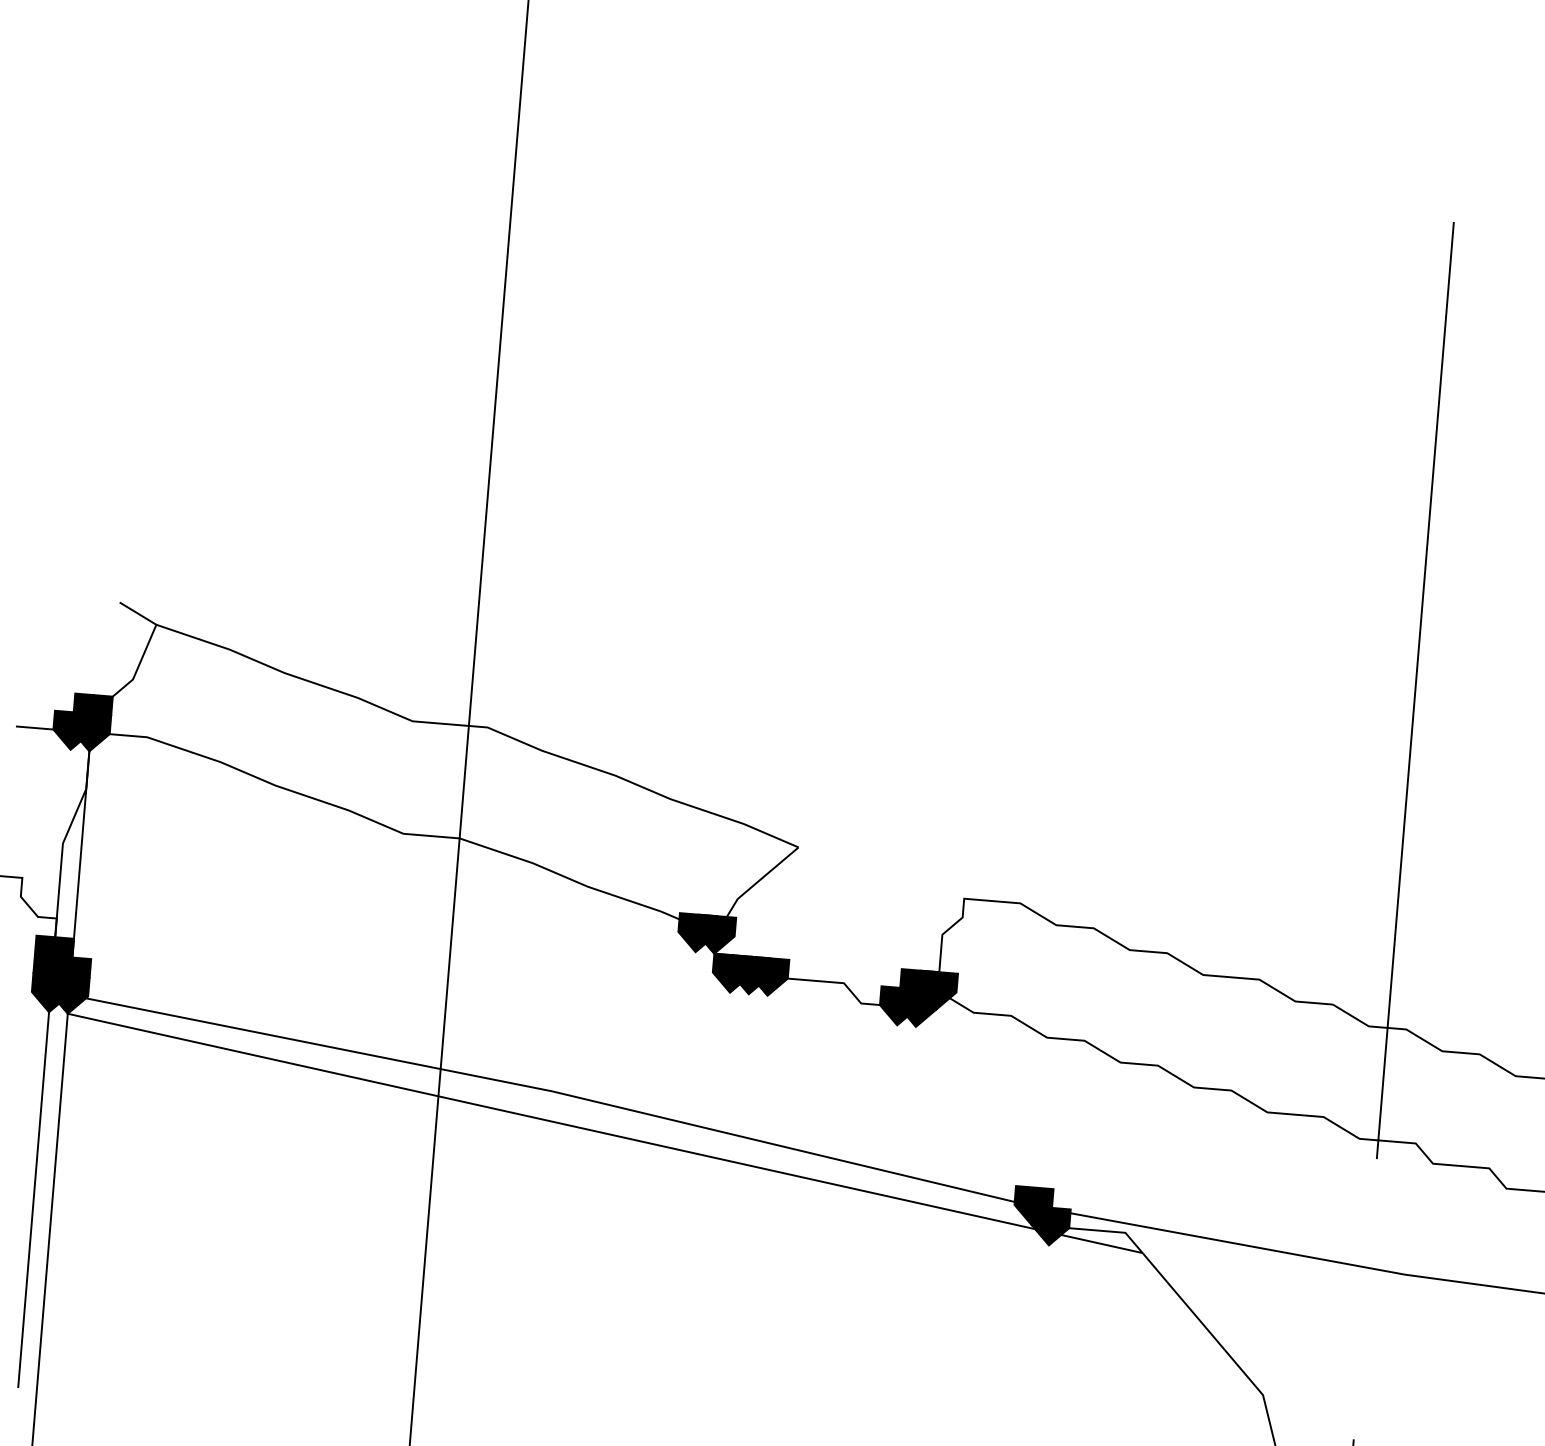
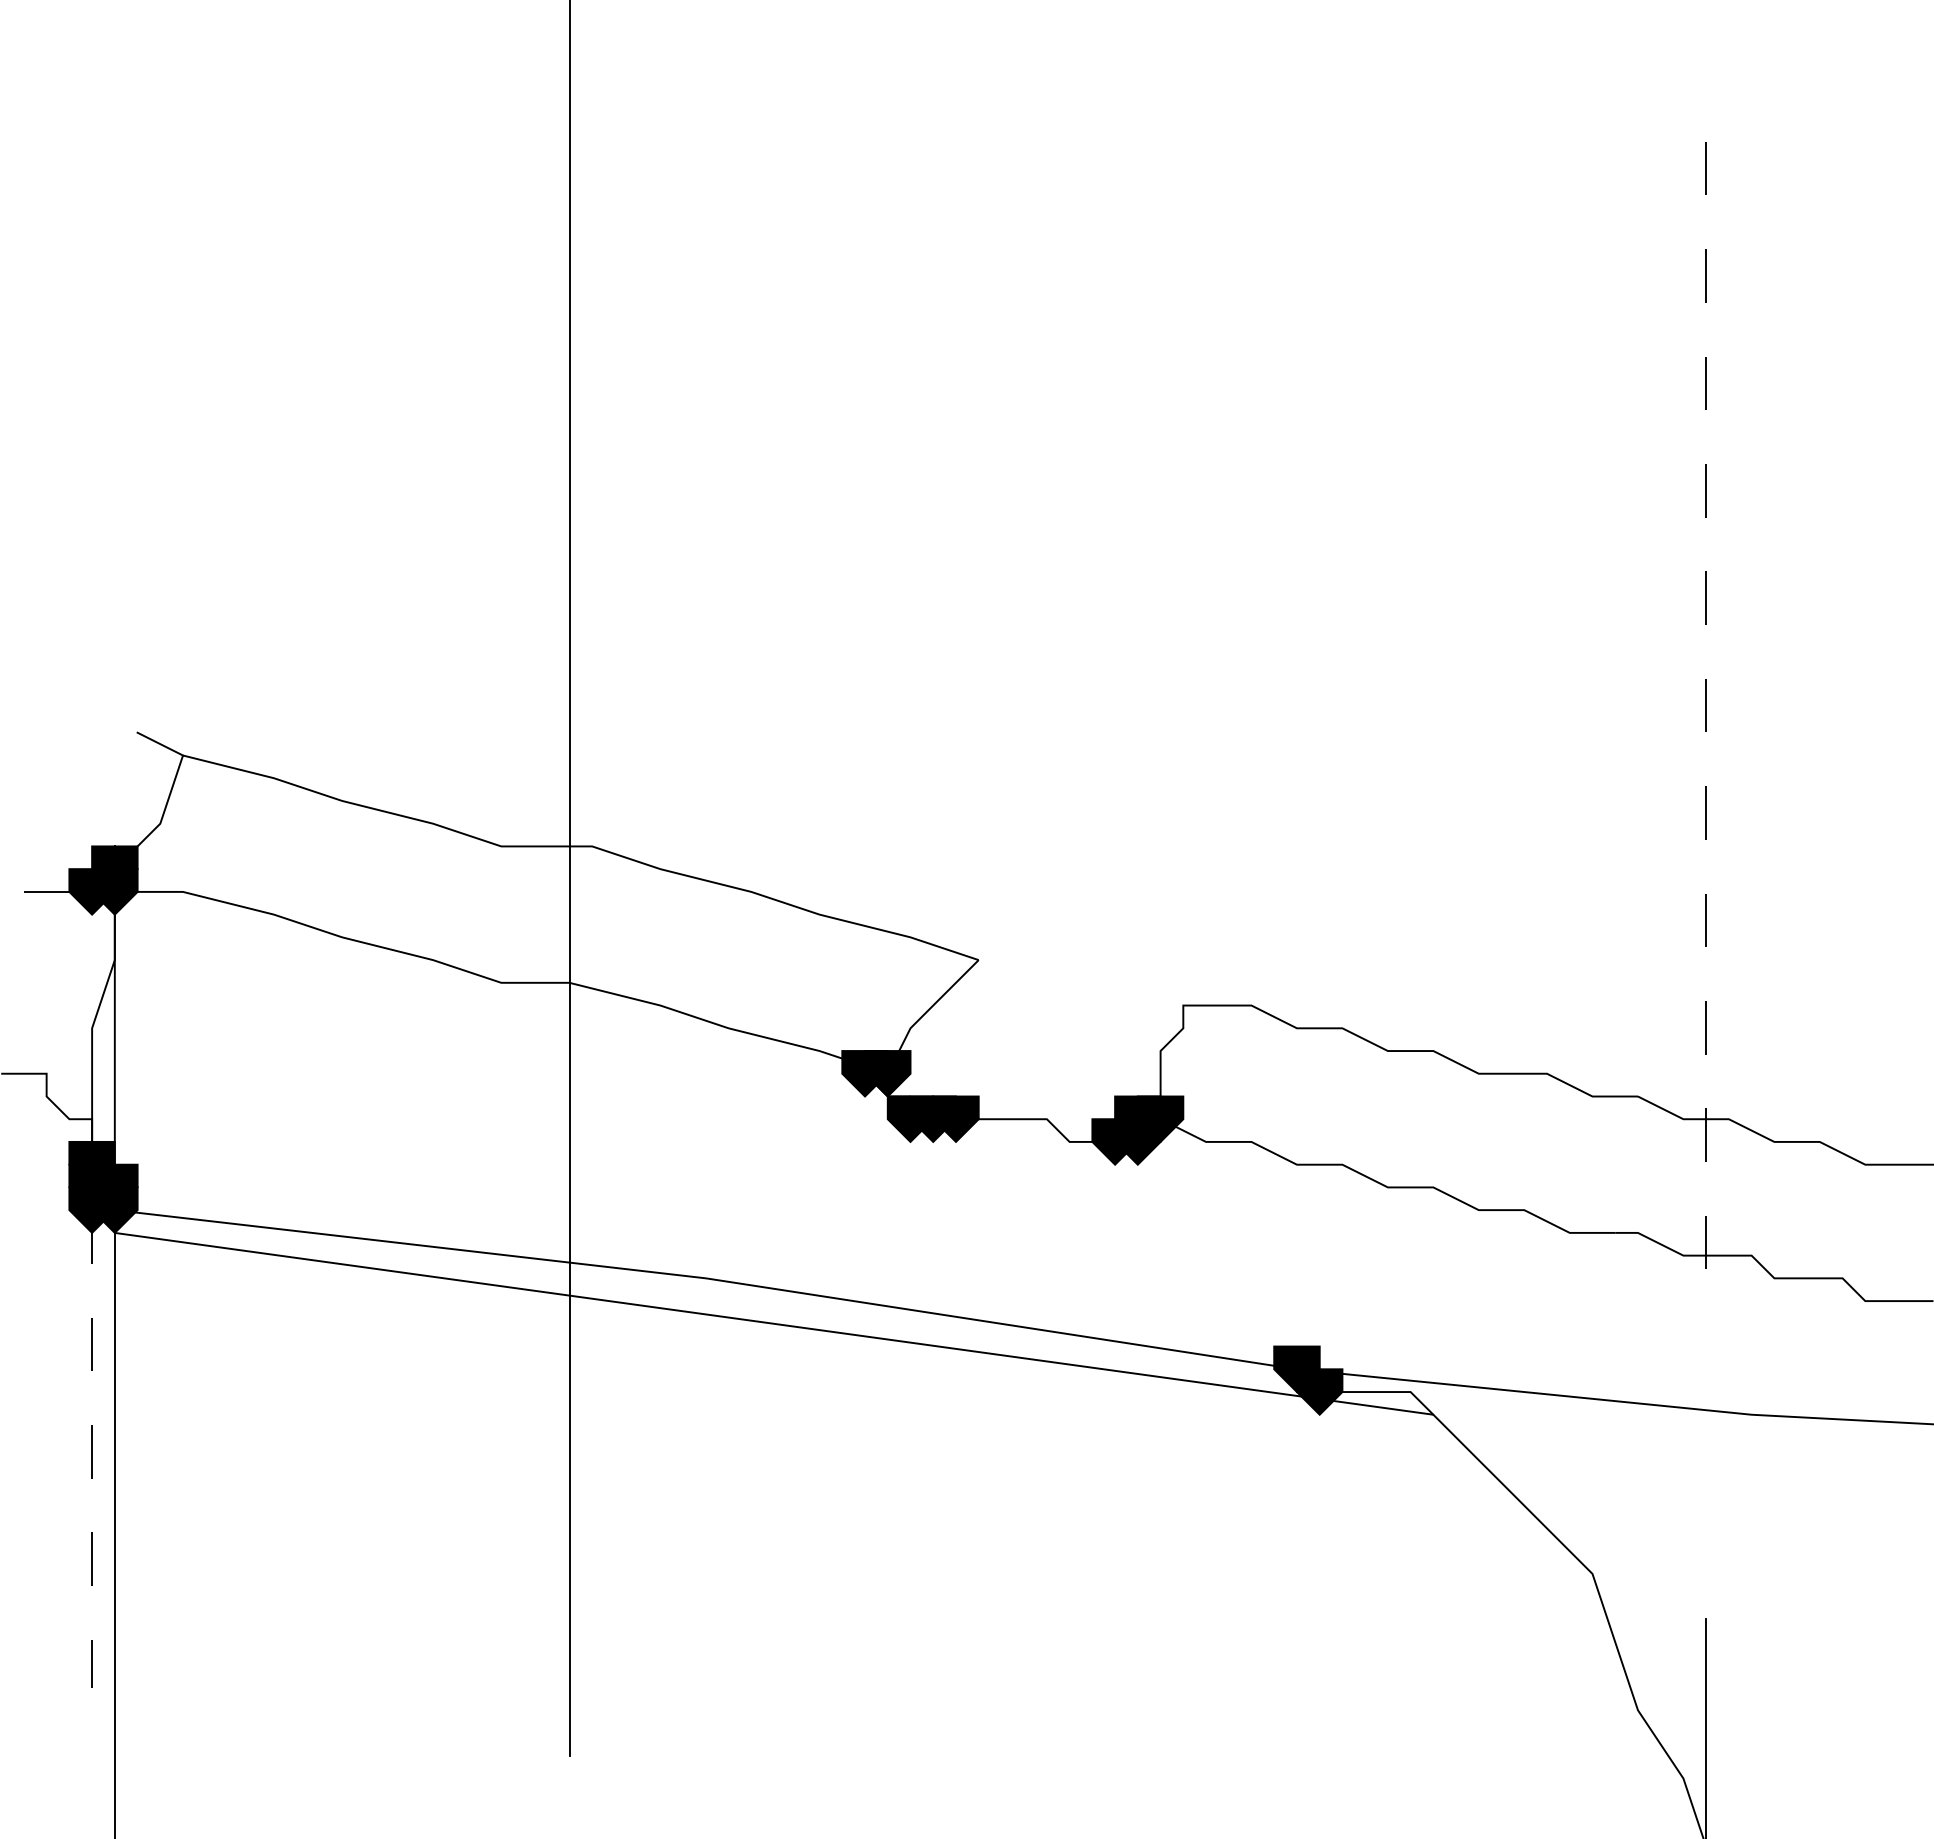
line: (1415, 690) -> (1706, 709), solid -> dashed
line: (34, 1190) -> (92, 1448), solid -> dashed

